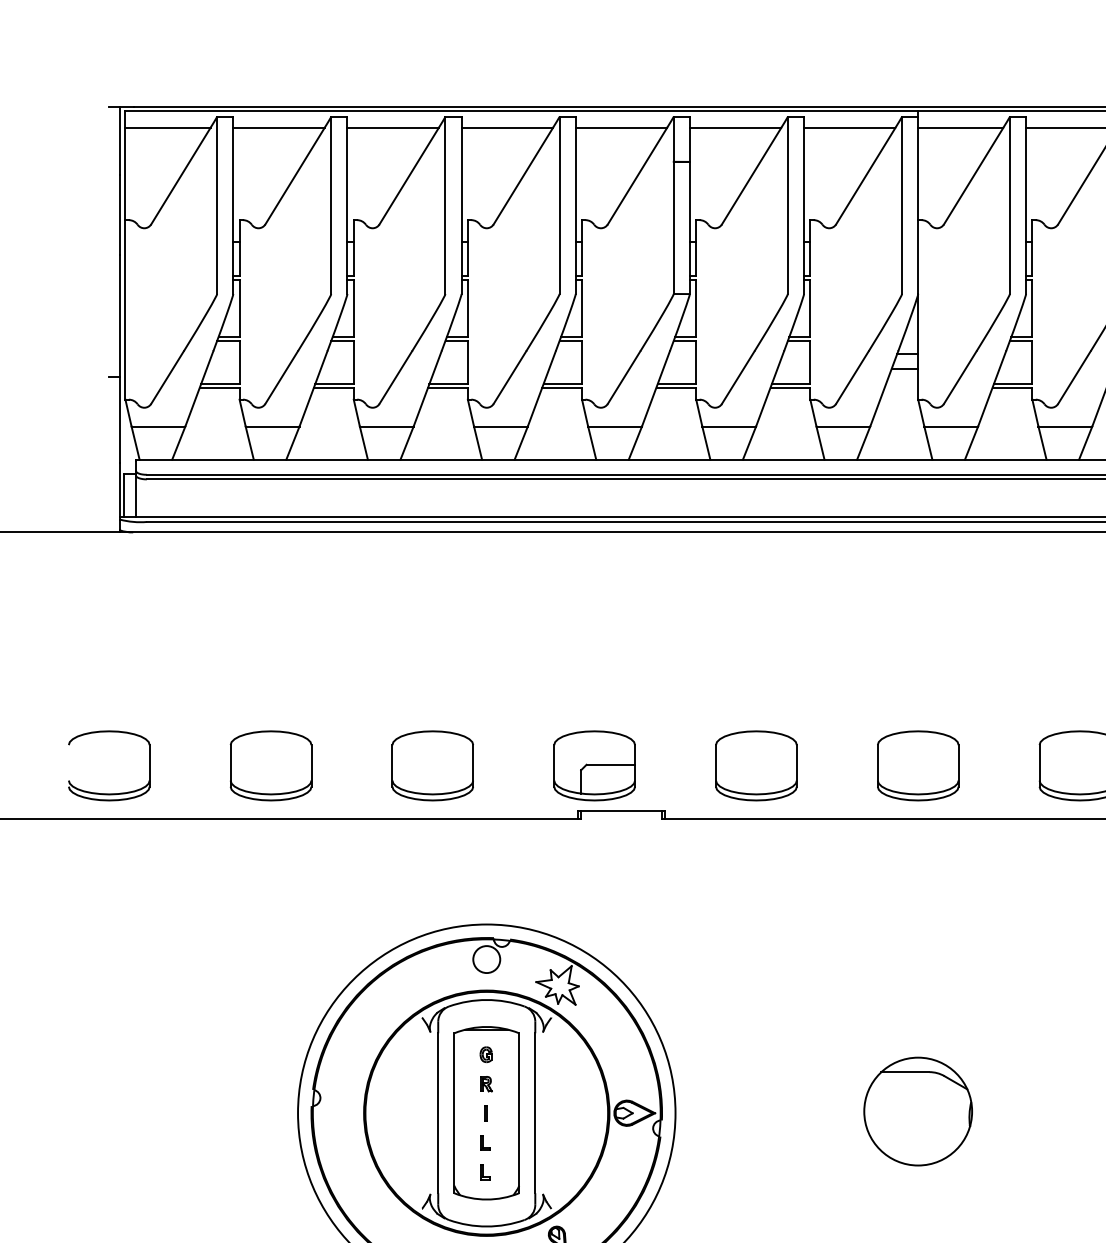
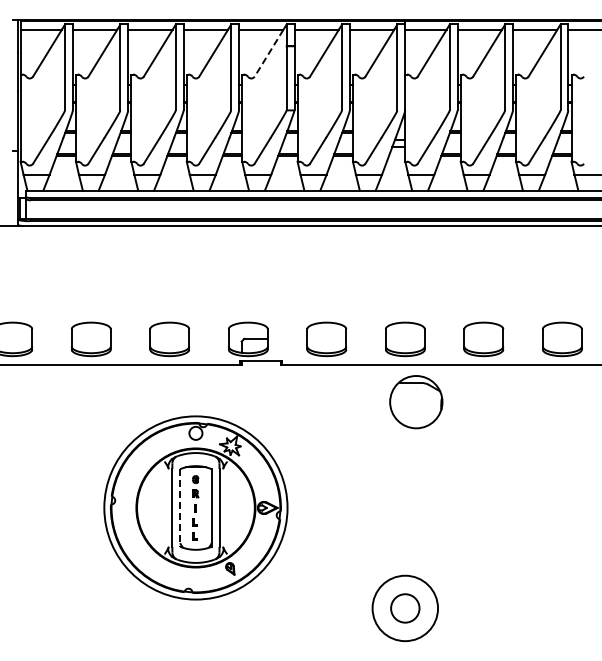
line: (636, 176) -> (268, 53), solid -> dashed
line: (454, 1112) -> (180, 507), solid -> dashed
part: (918, 1112) -> (416, 402), moved

